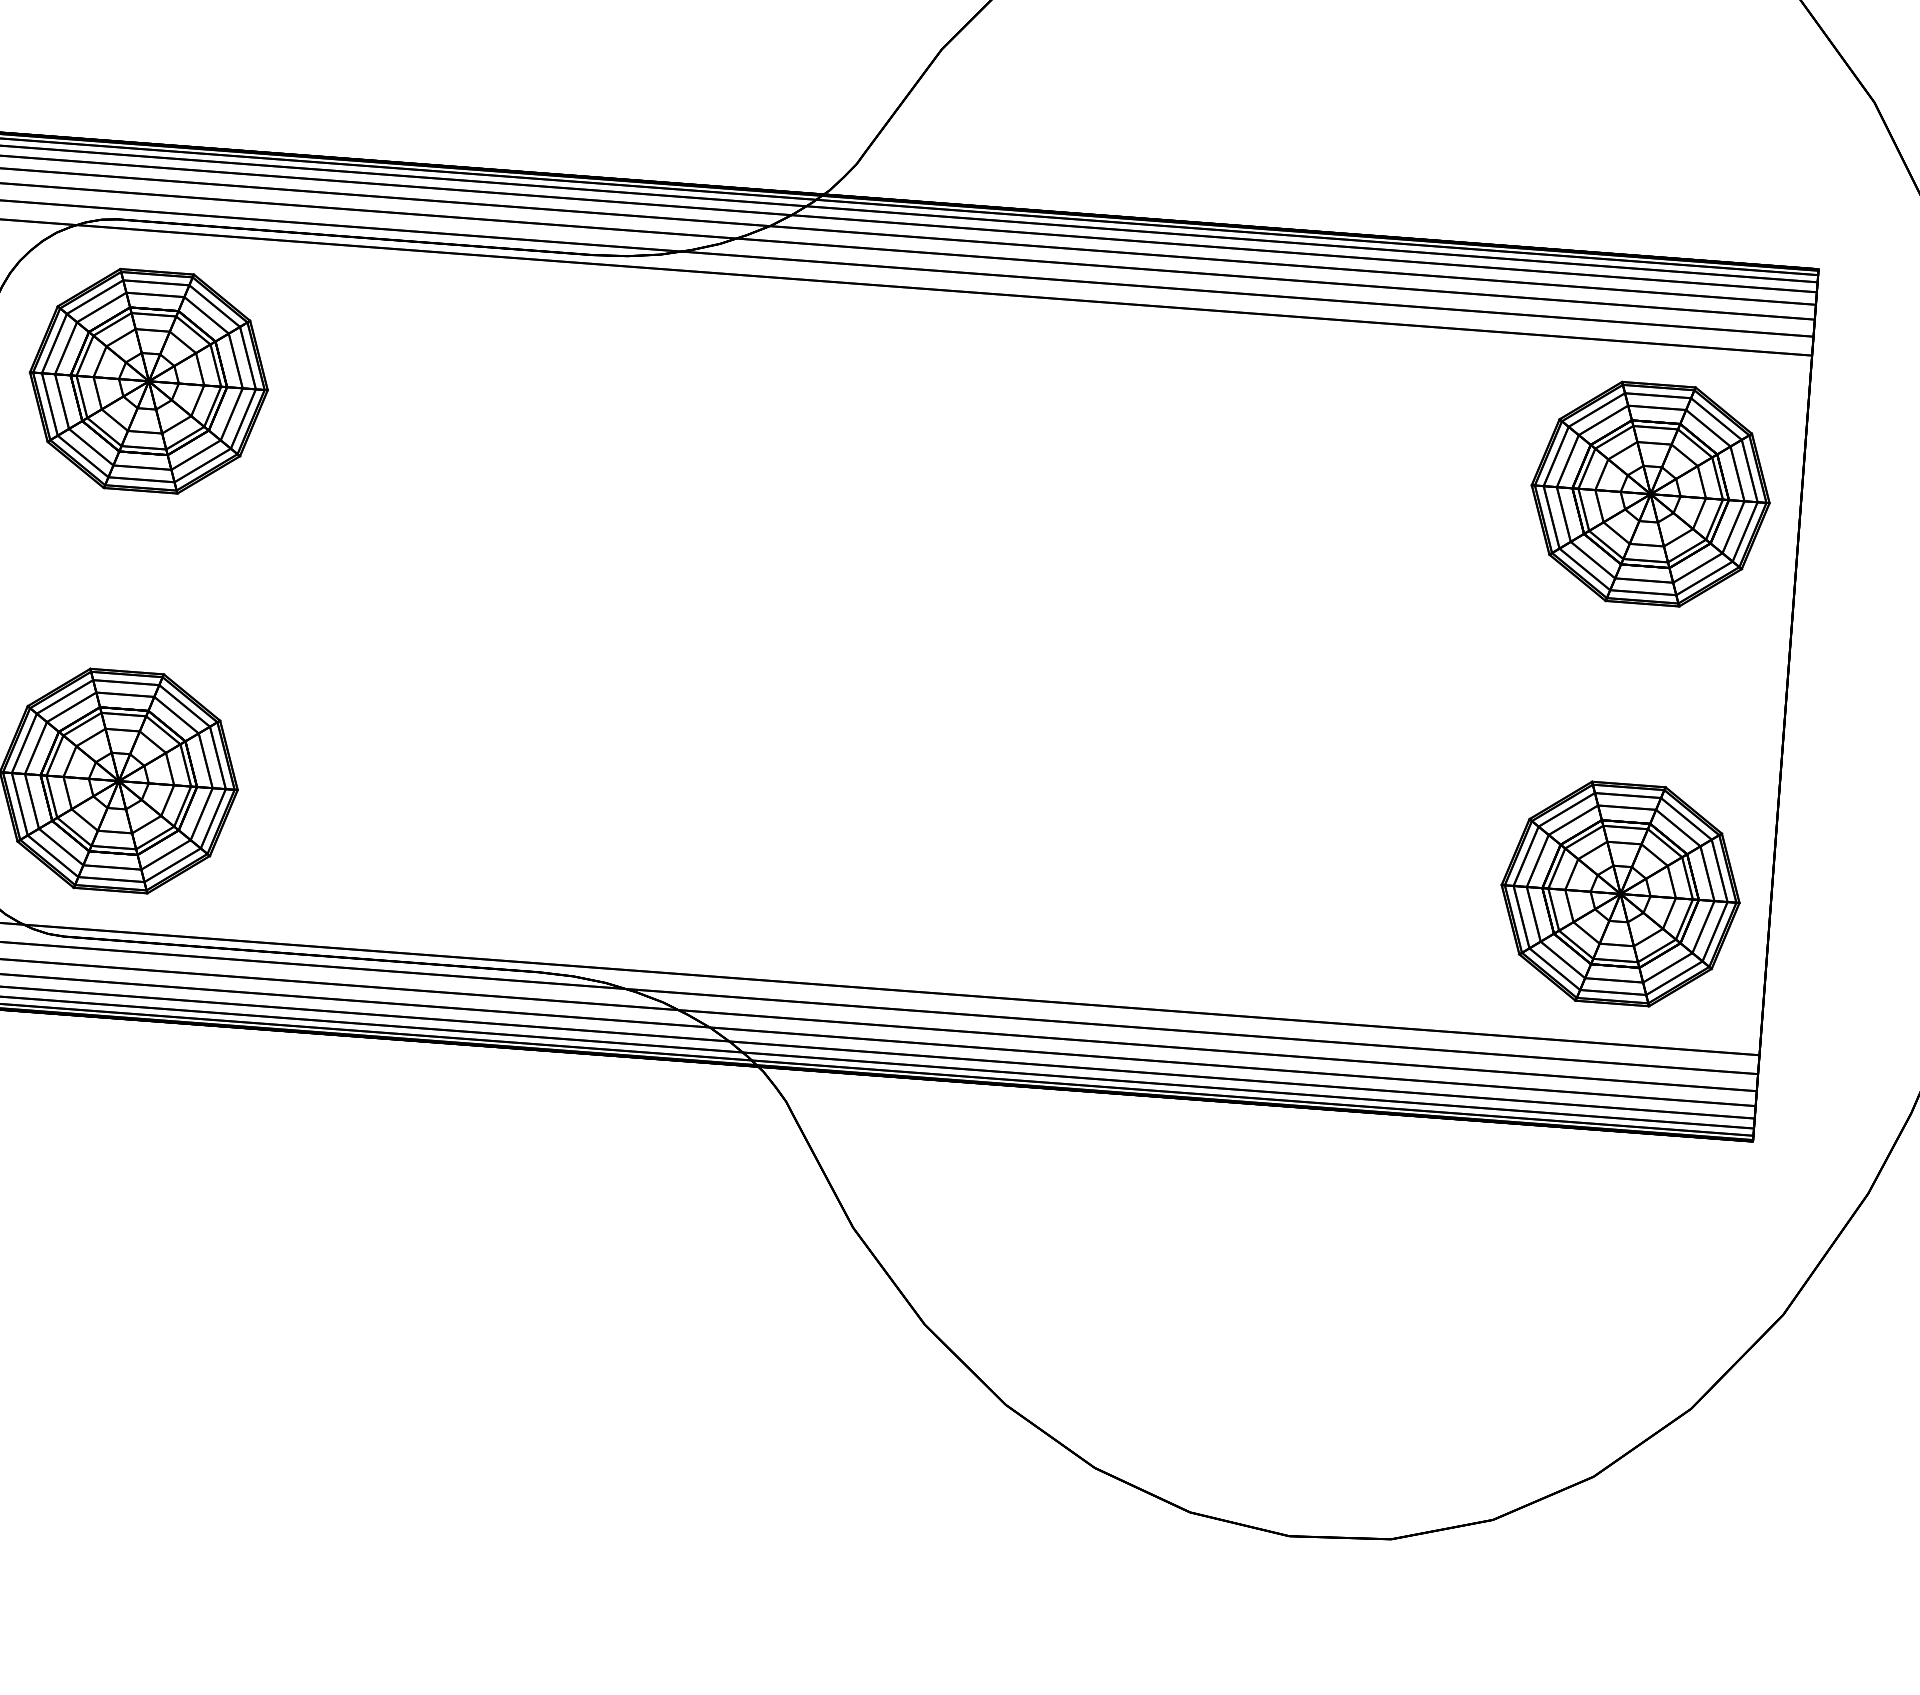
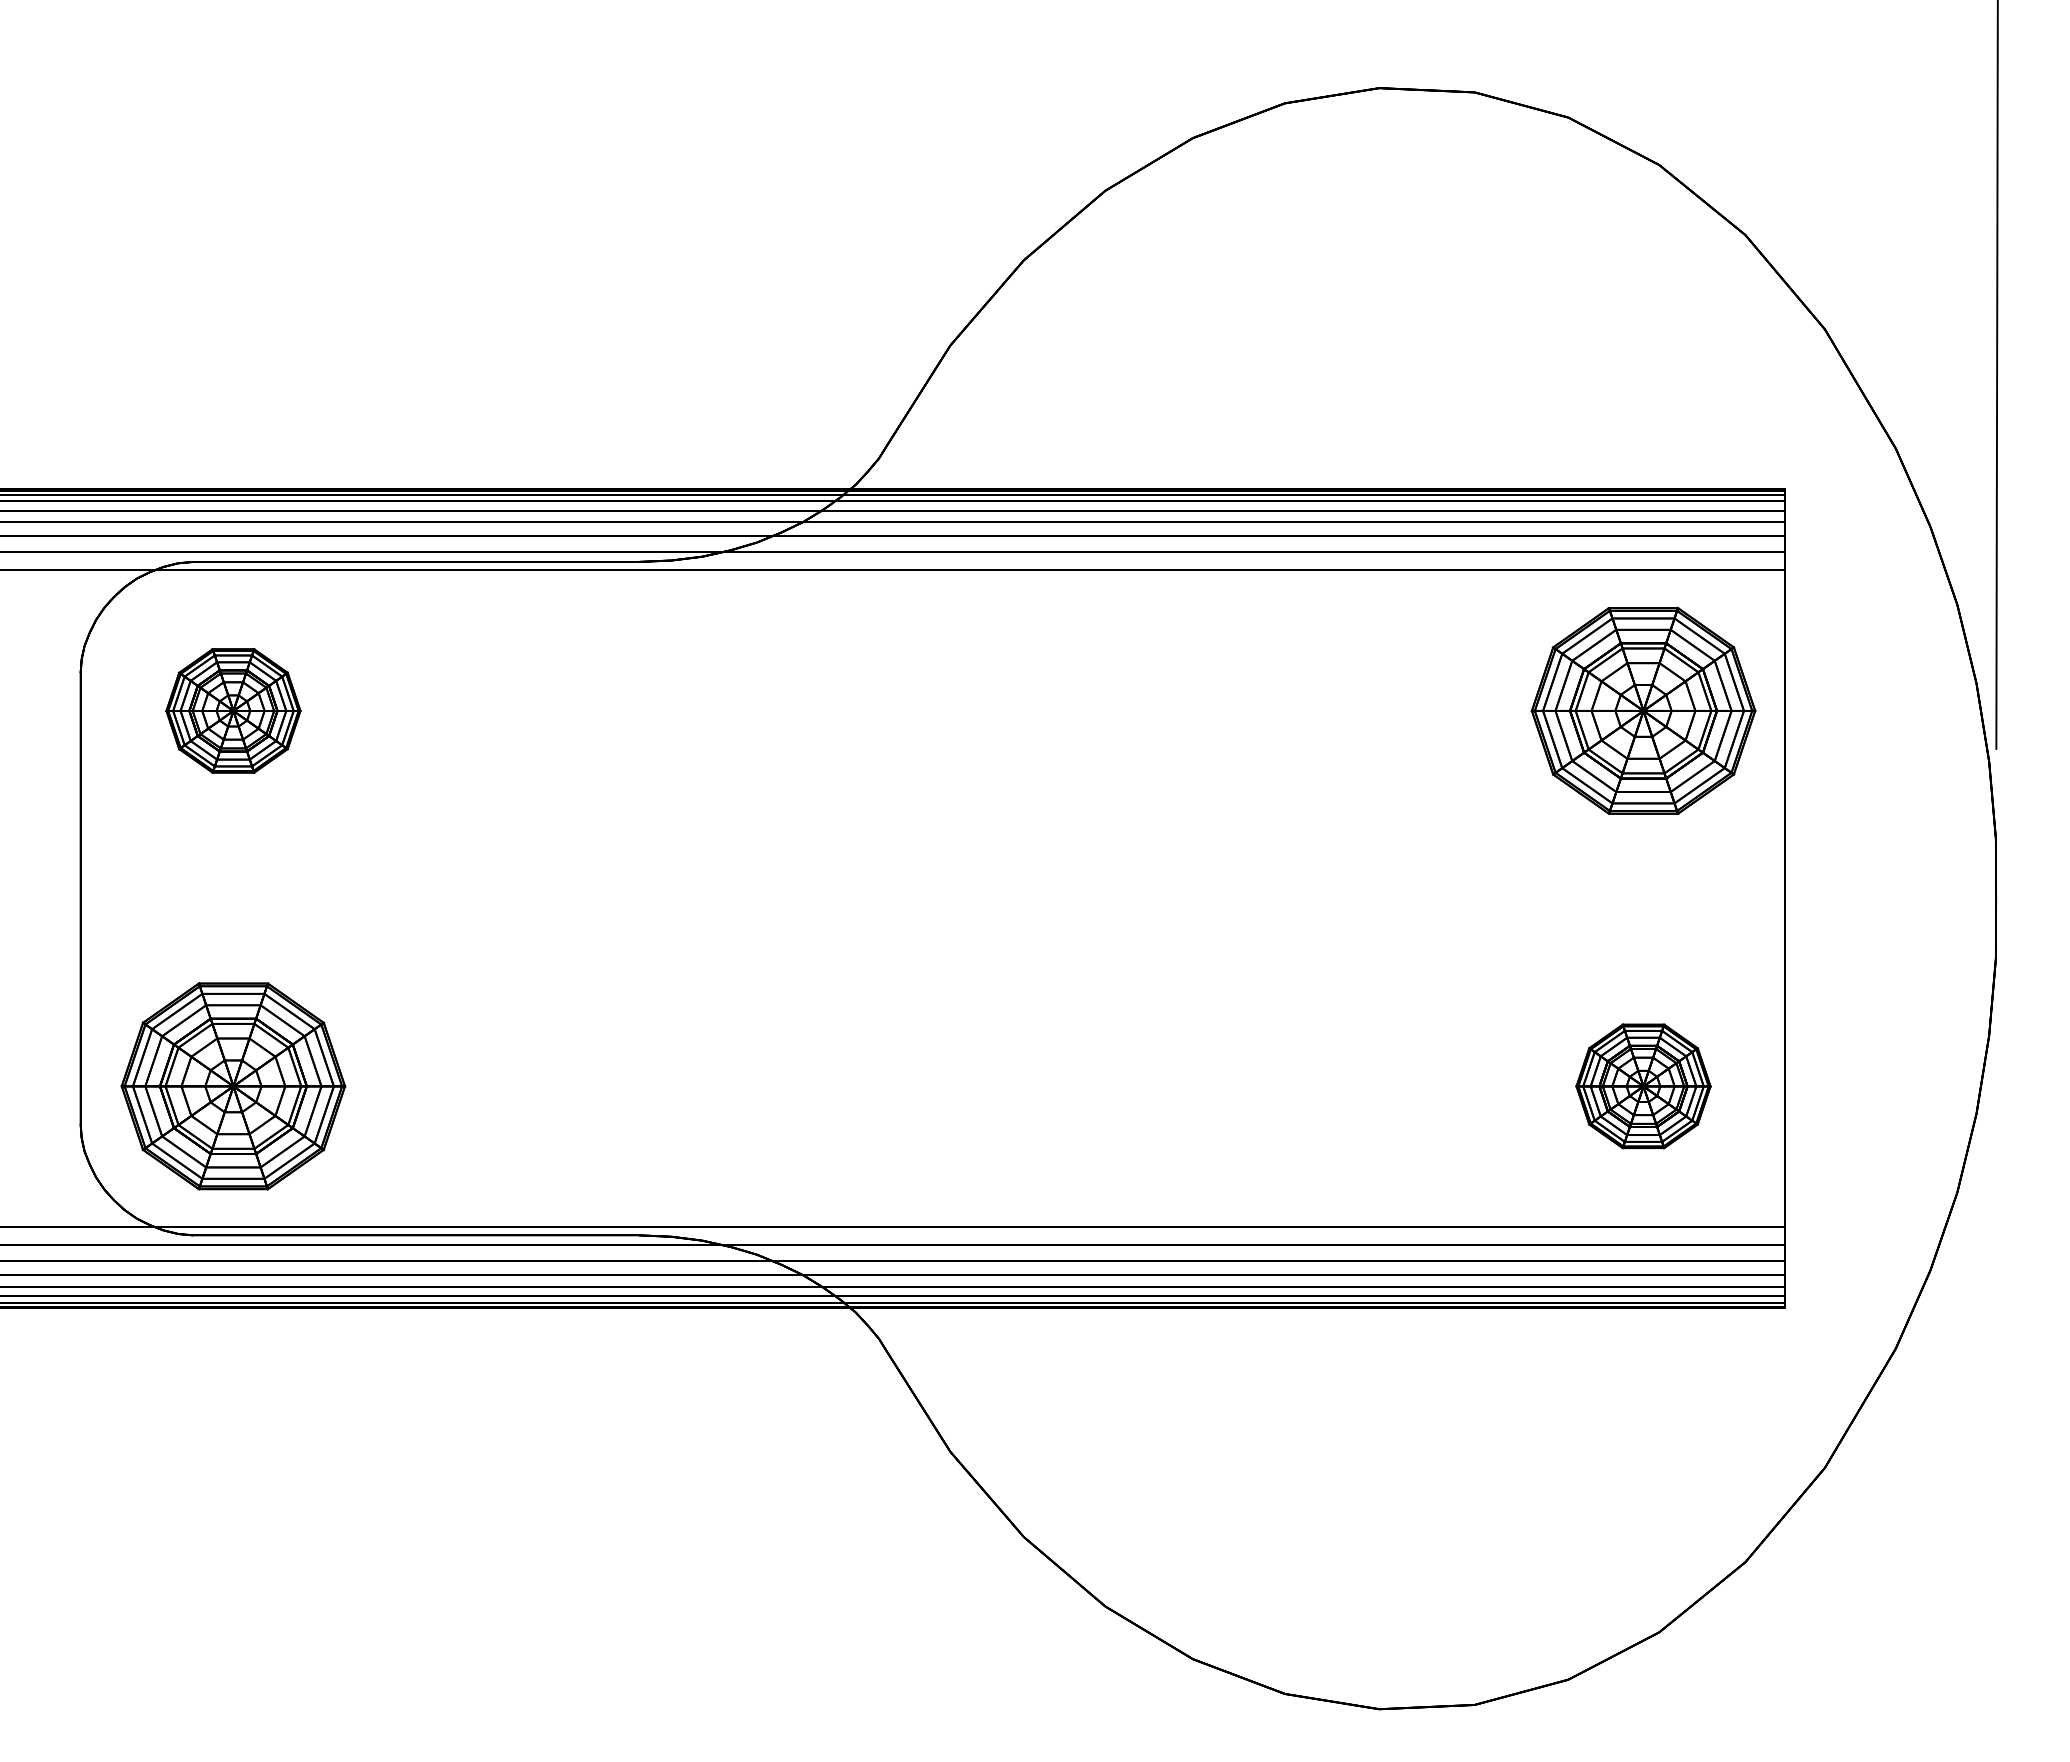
part: (149, 380) -> (233, 710), size x0.6
part: (1620, 894) -> (1643, 1086), size x0.6

